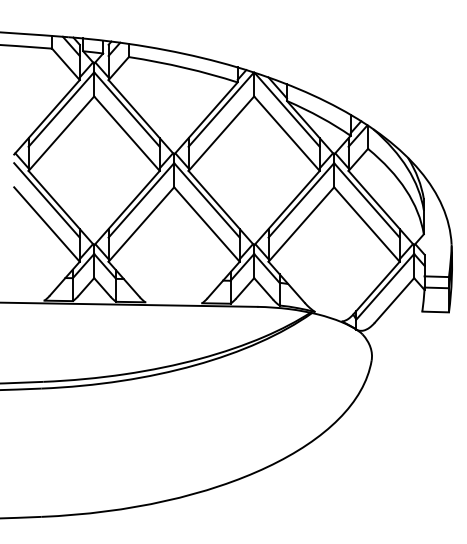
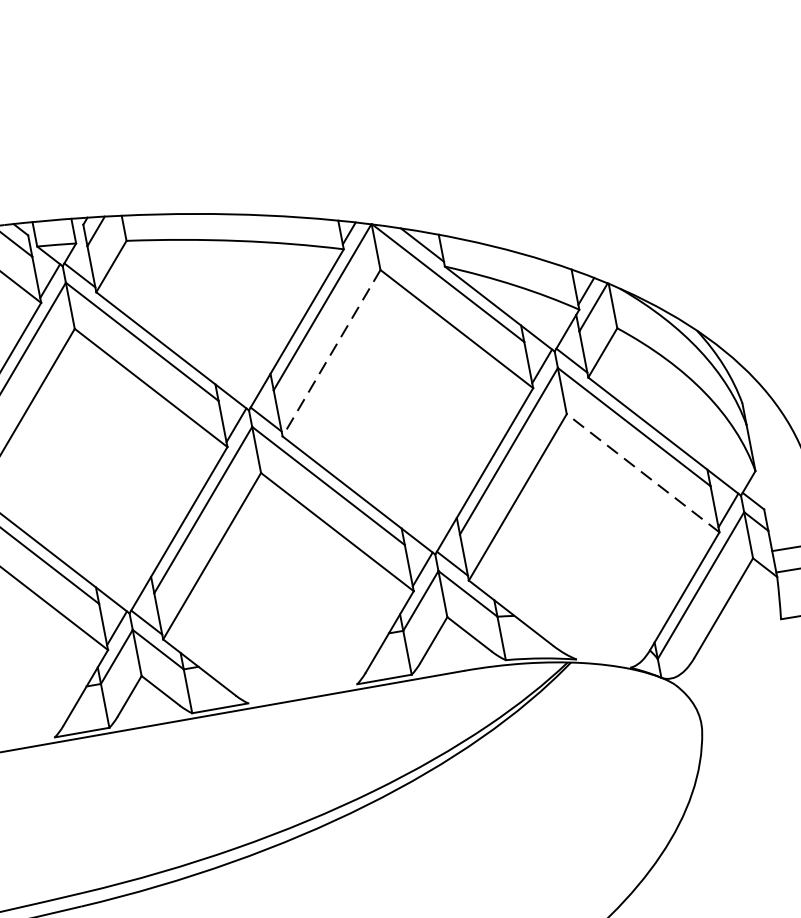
line: (221, 133) -> (331, 352), solid -> dashed
line: (366, 224) -> (642, 473), solid -> dashed

